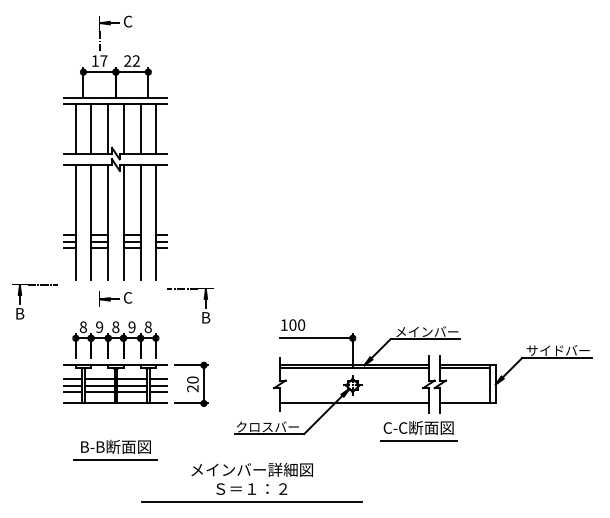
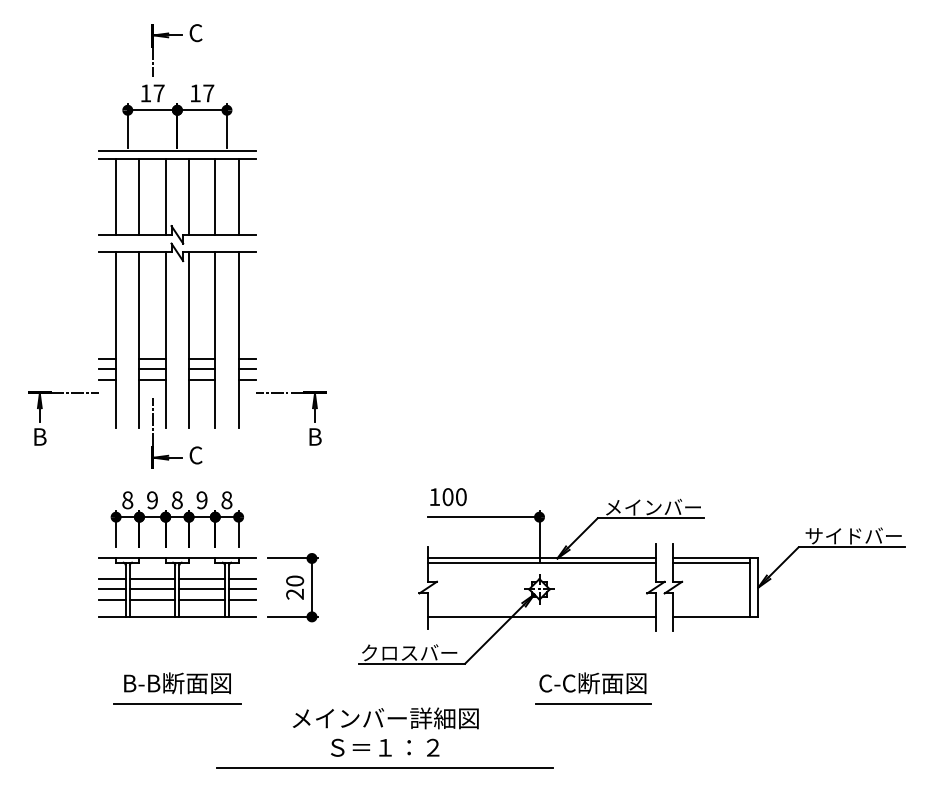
text: (131, 60) -> (201, 92), 22 -> 17
line: (99, 275) -> (152, 421), added
part: (22, 295) -> (43, 408), moved
part: (202, 312) -> (309, 428), moved
part: (418, 430) -> (592, 687), moved

